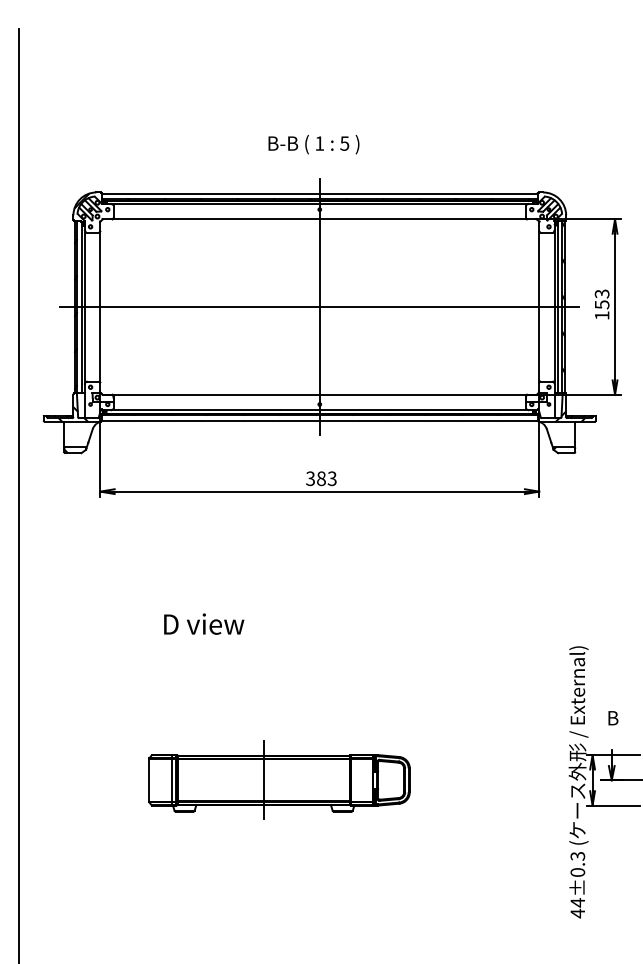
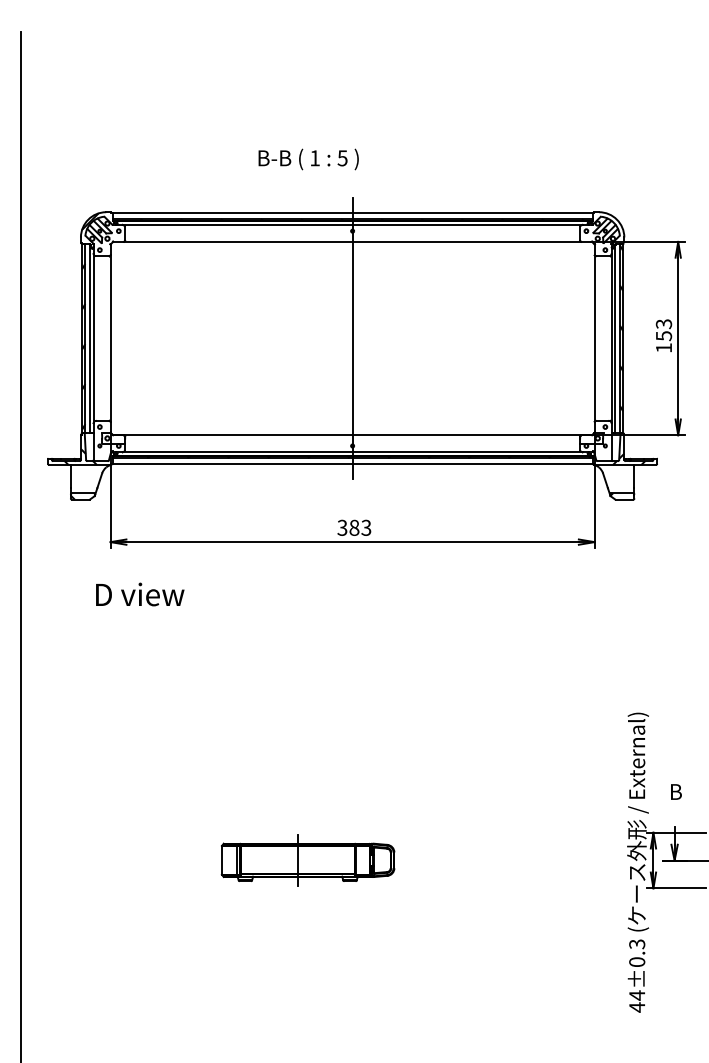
text: (313, 144) -> (308, 159), moved
line: (319, 307) -> (352, 339), removed
text: (204, 623) -> (140, 593), moved
part: (279, 779) -> (308, 859), size x0.6

